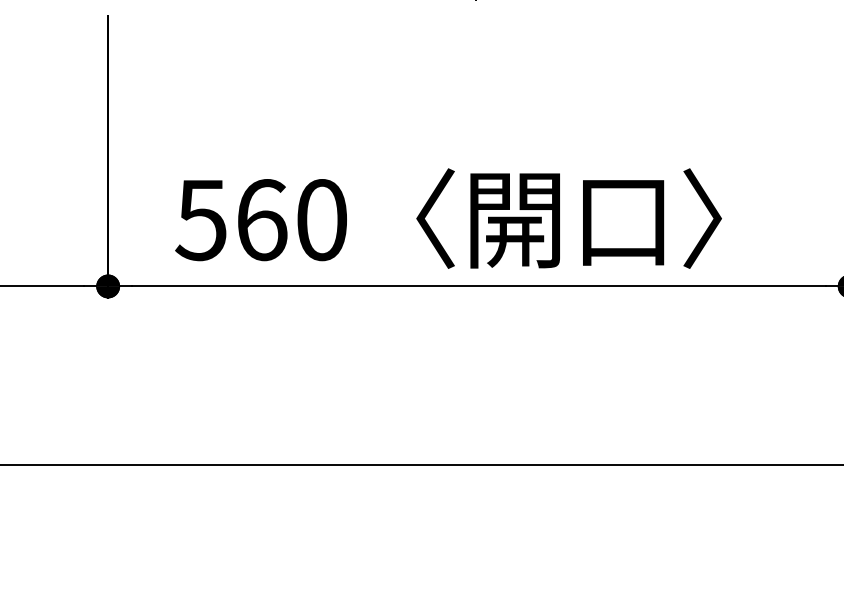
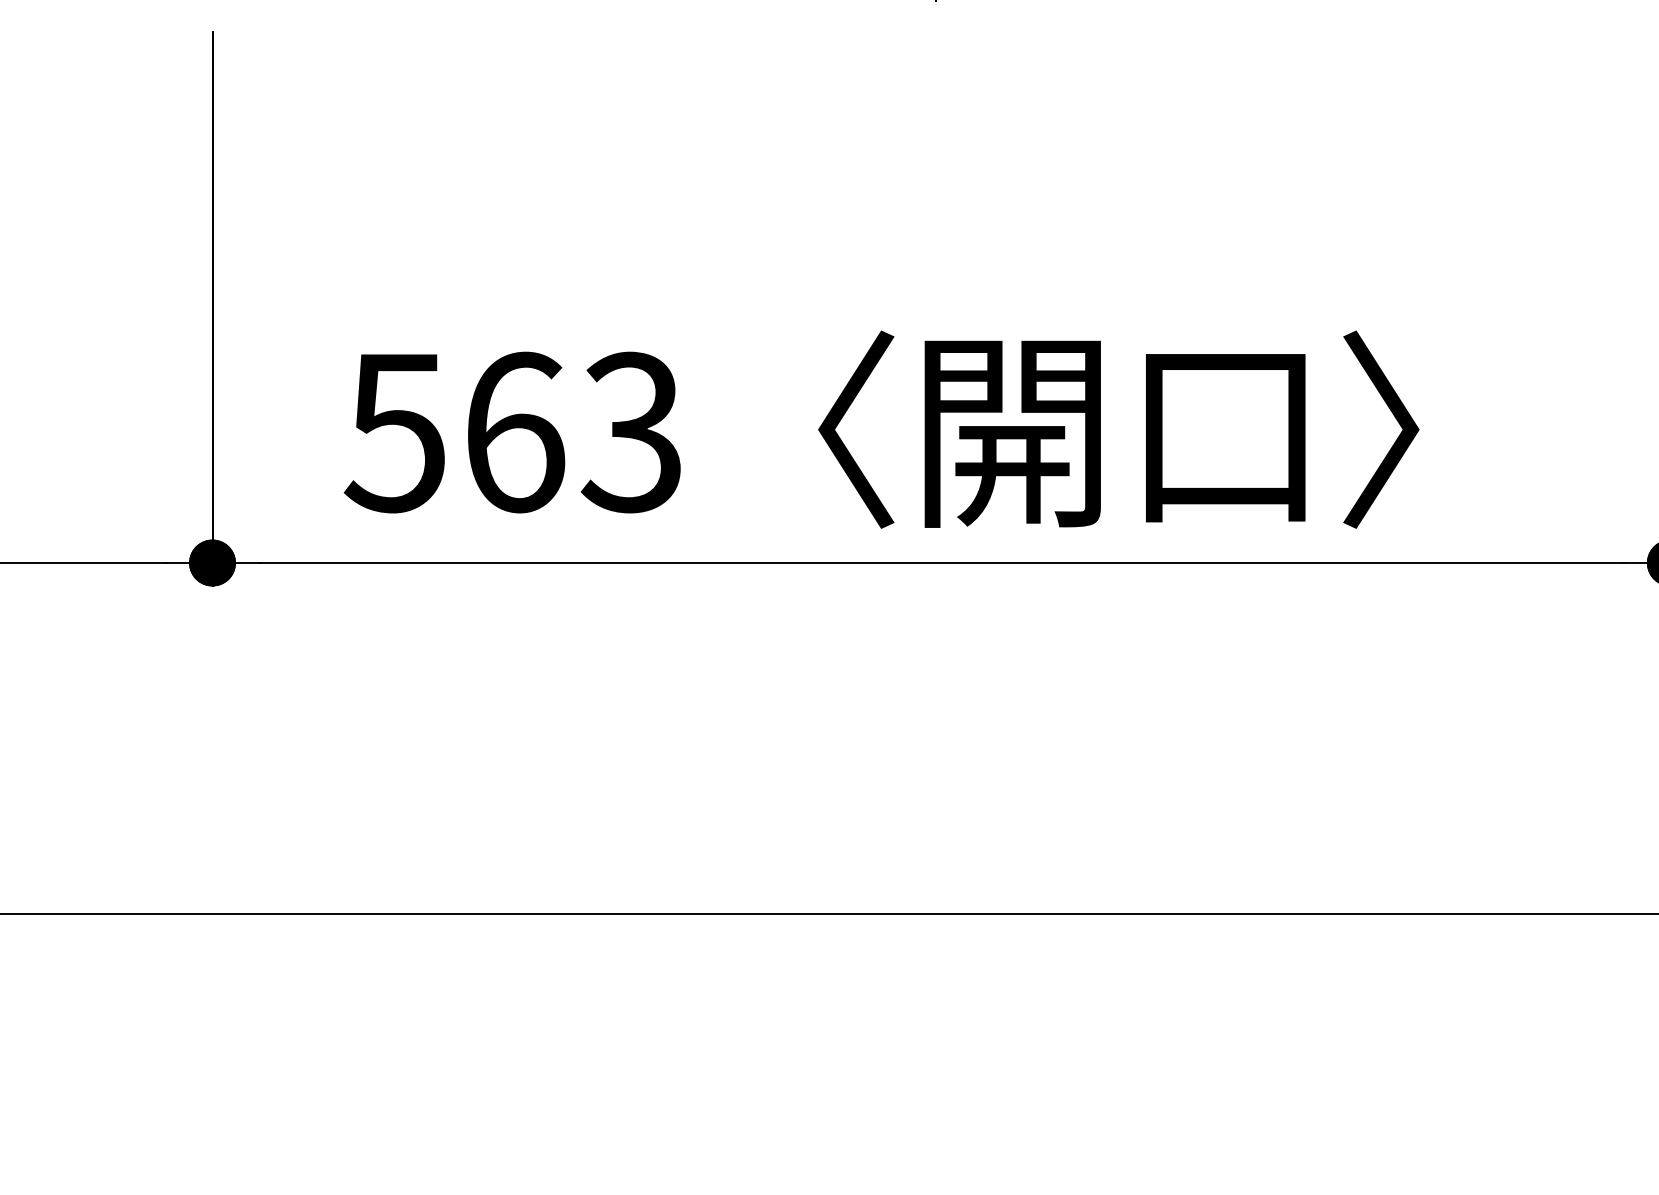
text: (320, 220) -> (629, 433), 560 -> 563

